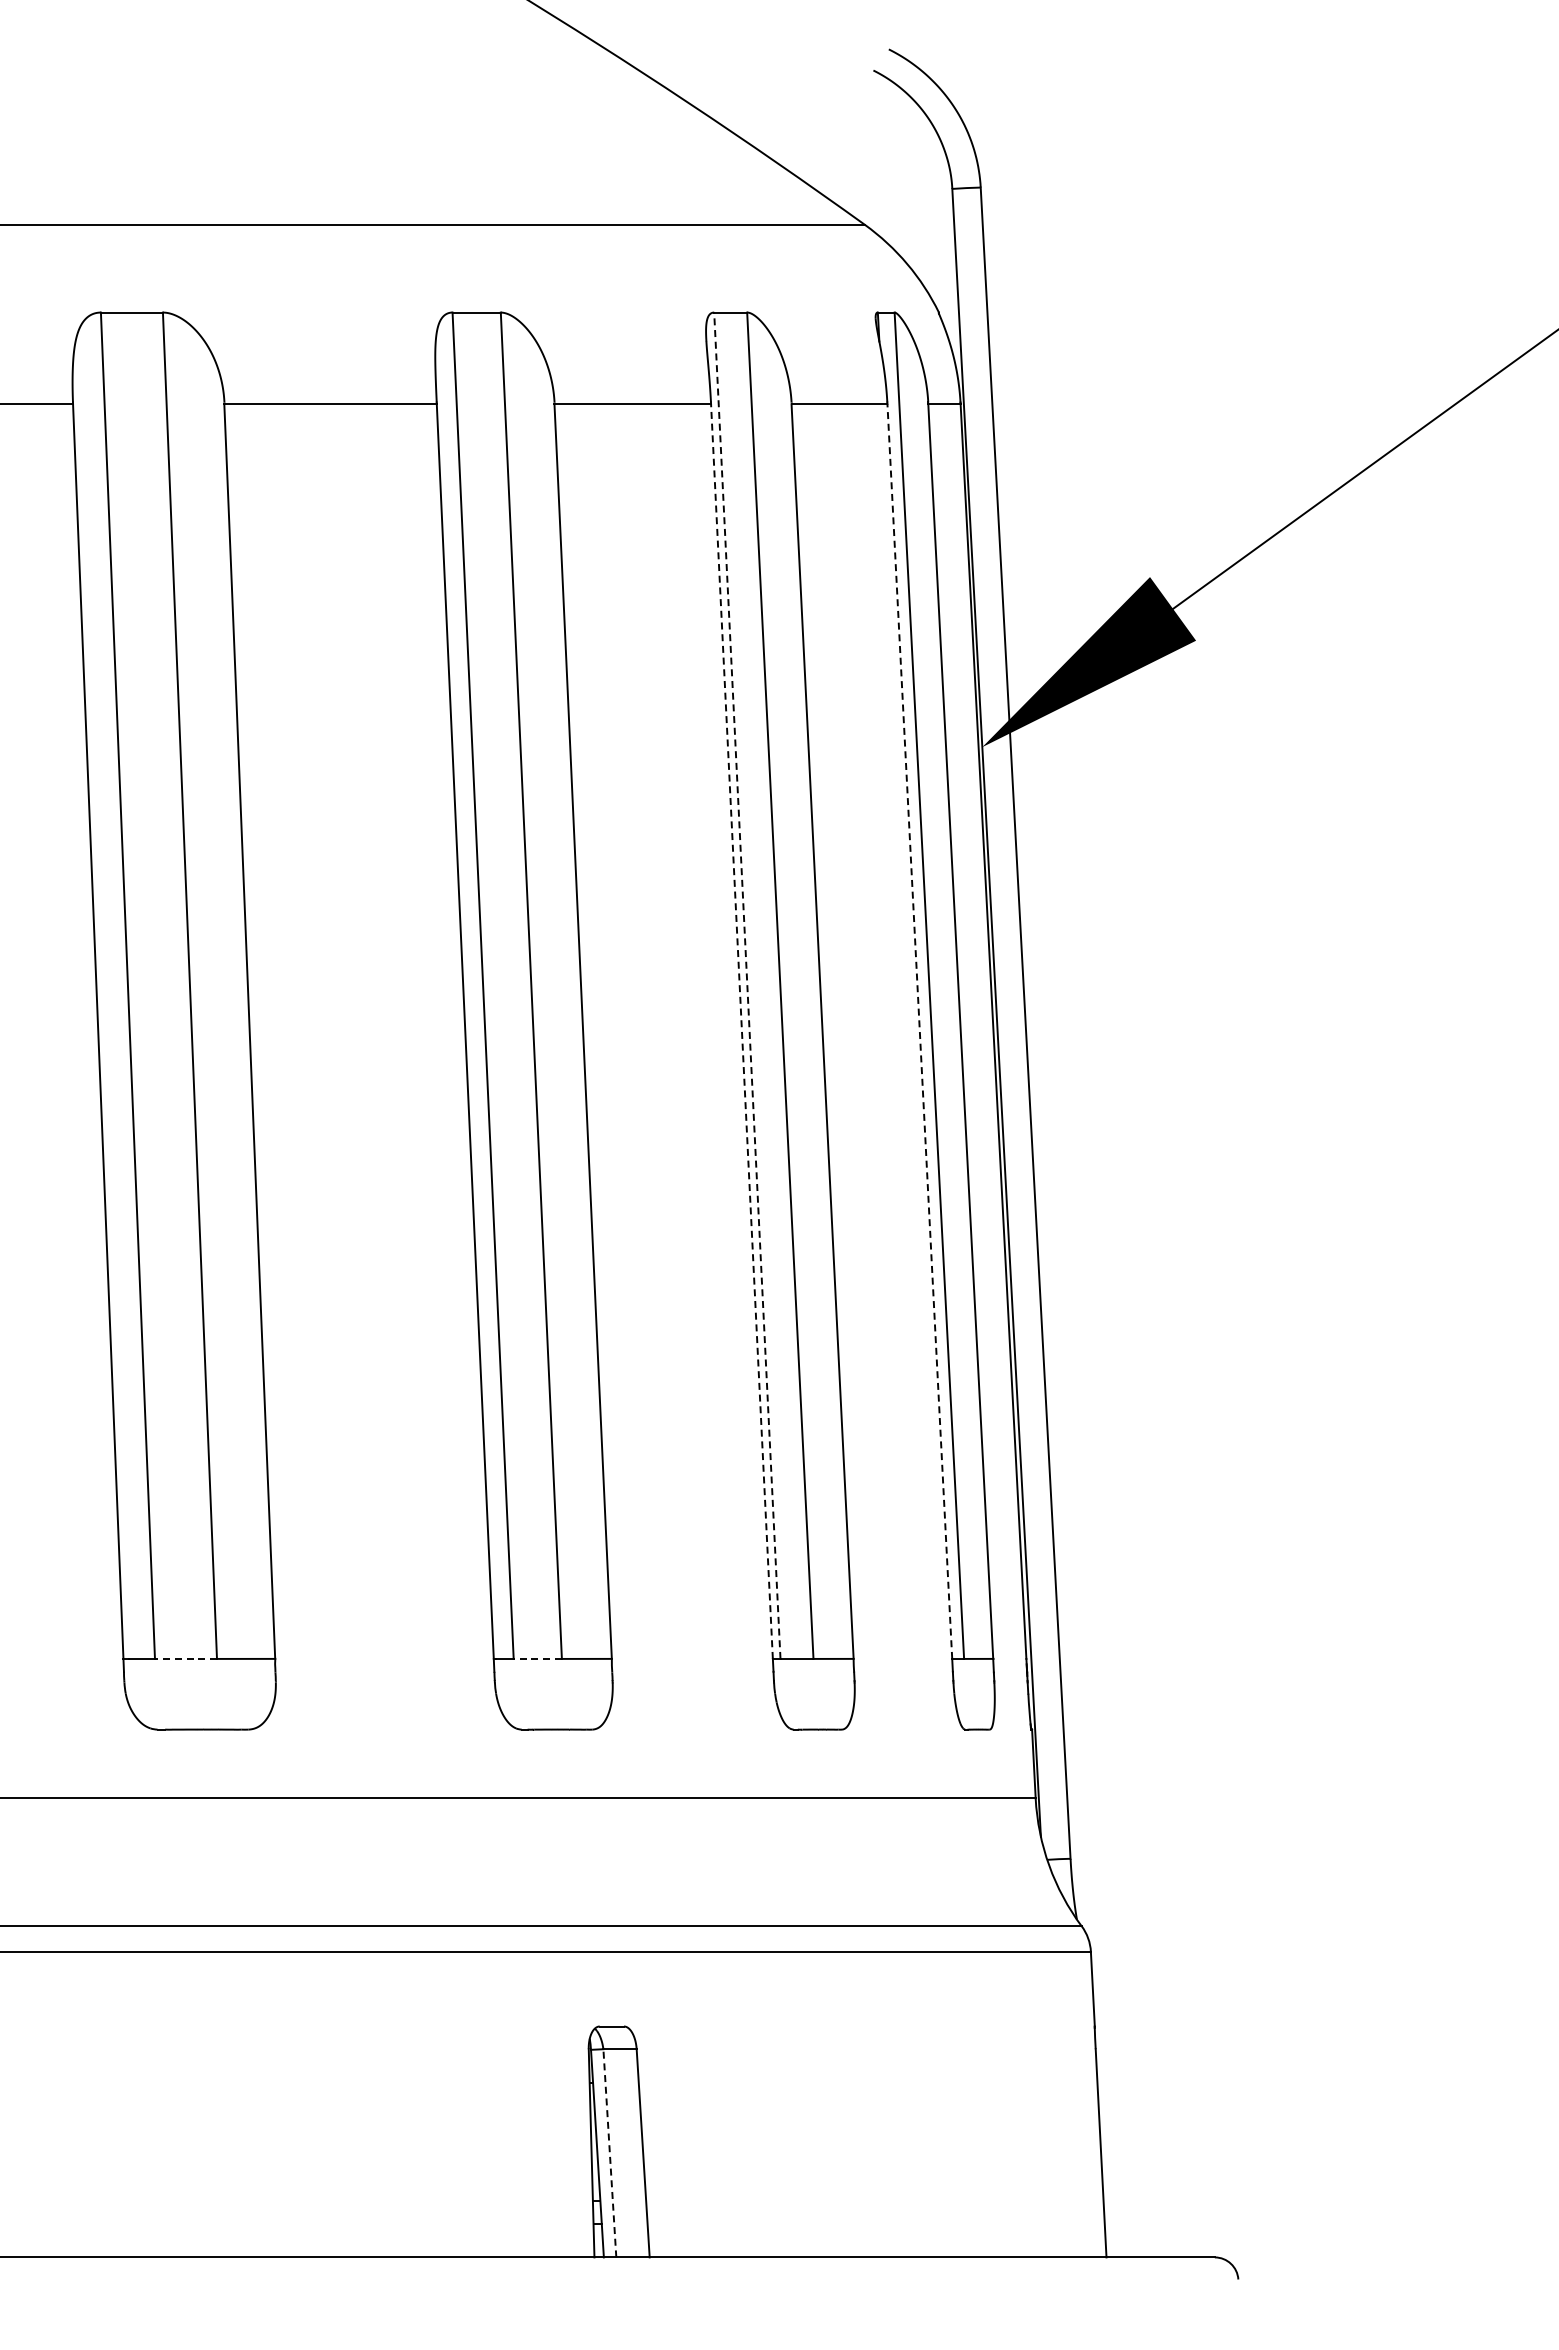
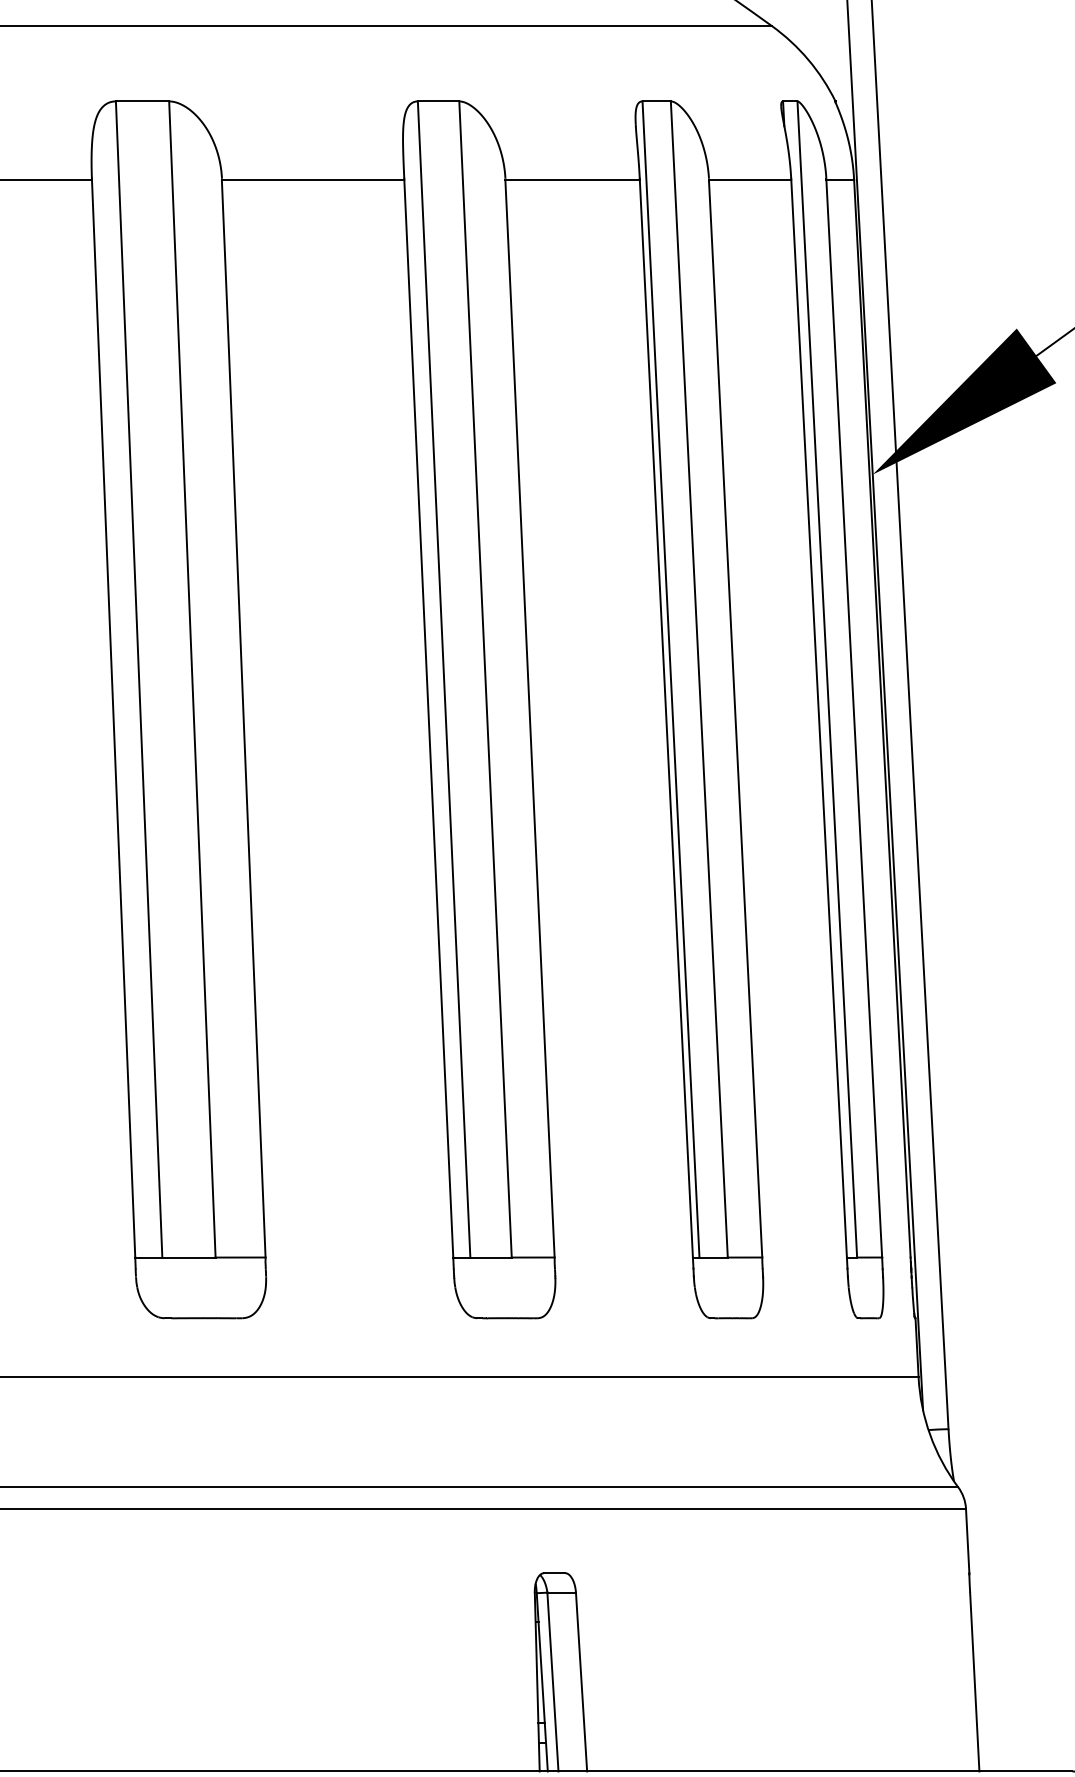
line: (747, 985) -> (671, 679), dashed -> solid
line: (741, 1030) -> (665, 717), dashed -> solid
line: (919, 1030) -> (818, 717), dashed -> solid
line: (185, 1658) -> (188, 1257), dashed -> solid
line: (537, 1658) -> (490, 1257), dashed -> solid
line: (609, 2152) -> (552, 1681), dashed -> solid

